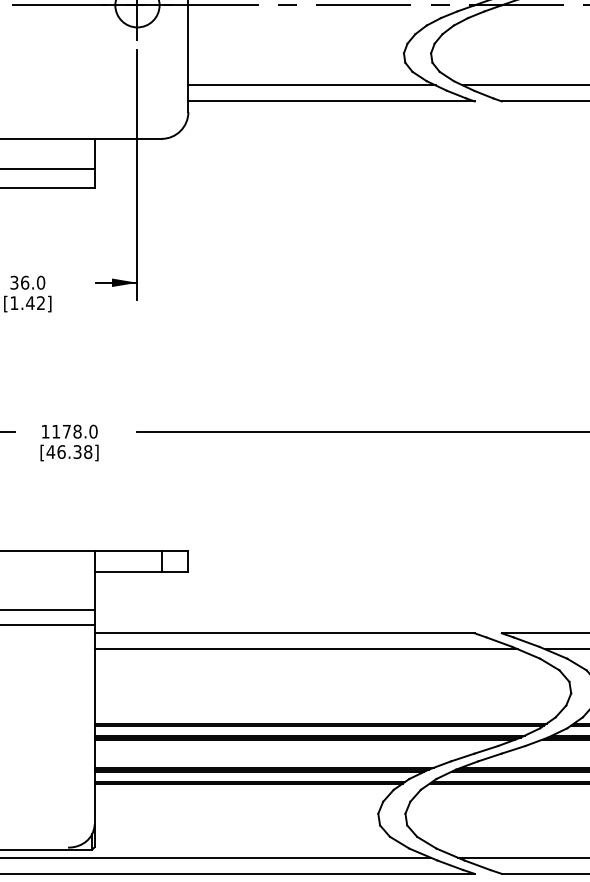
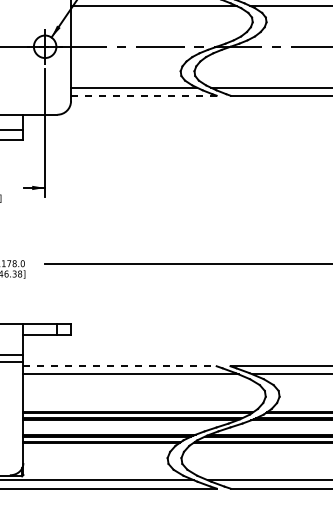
line: (330, 101) -> (143, 95), solid -> dashed
line: (285, 633) -> (120, 366), solid -> dashed

